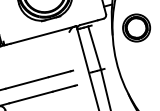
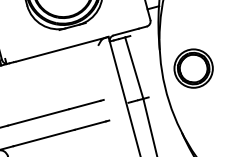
part: (136, 27) -> (193, 68), moved

